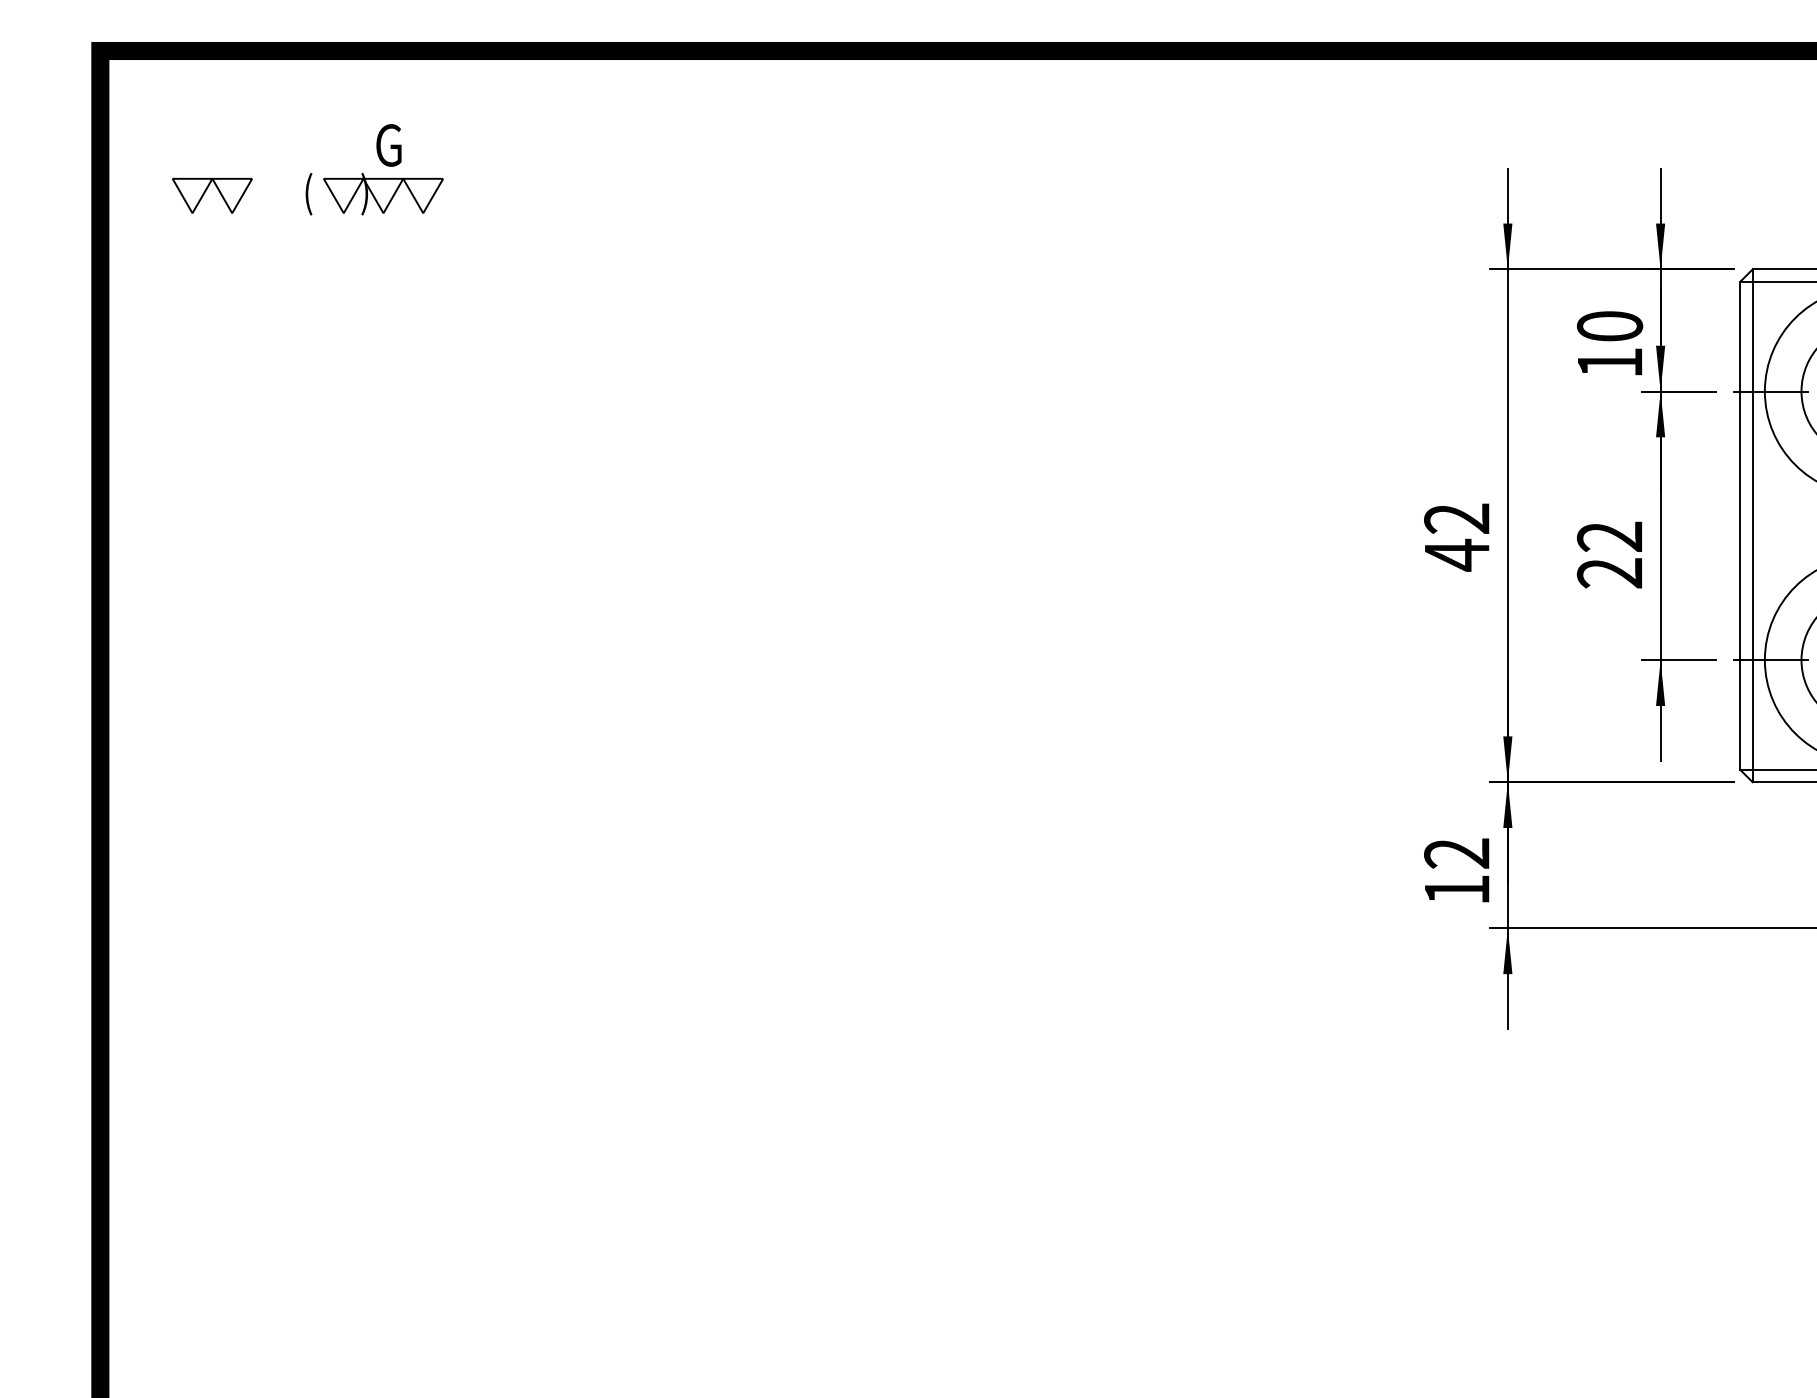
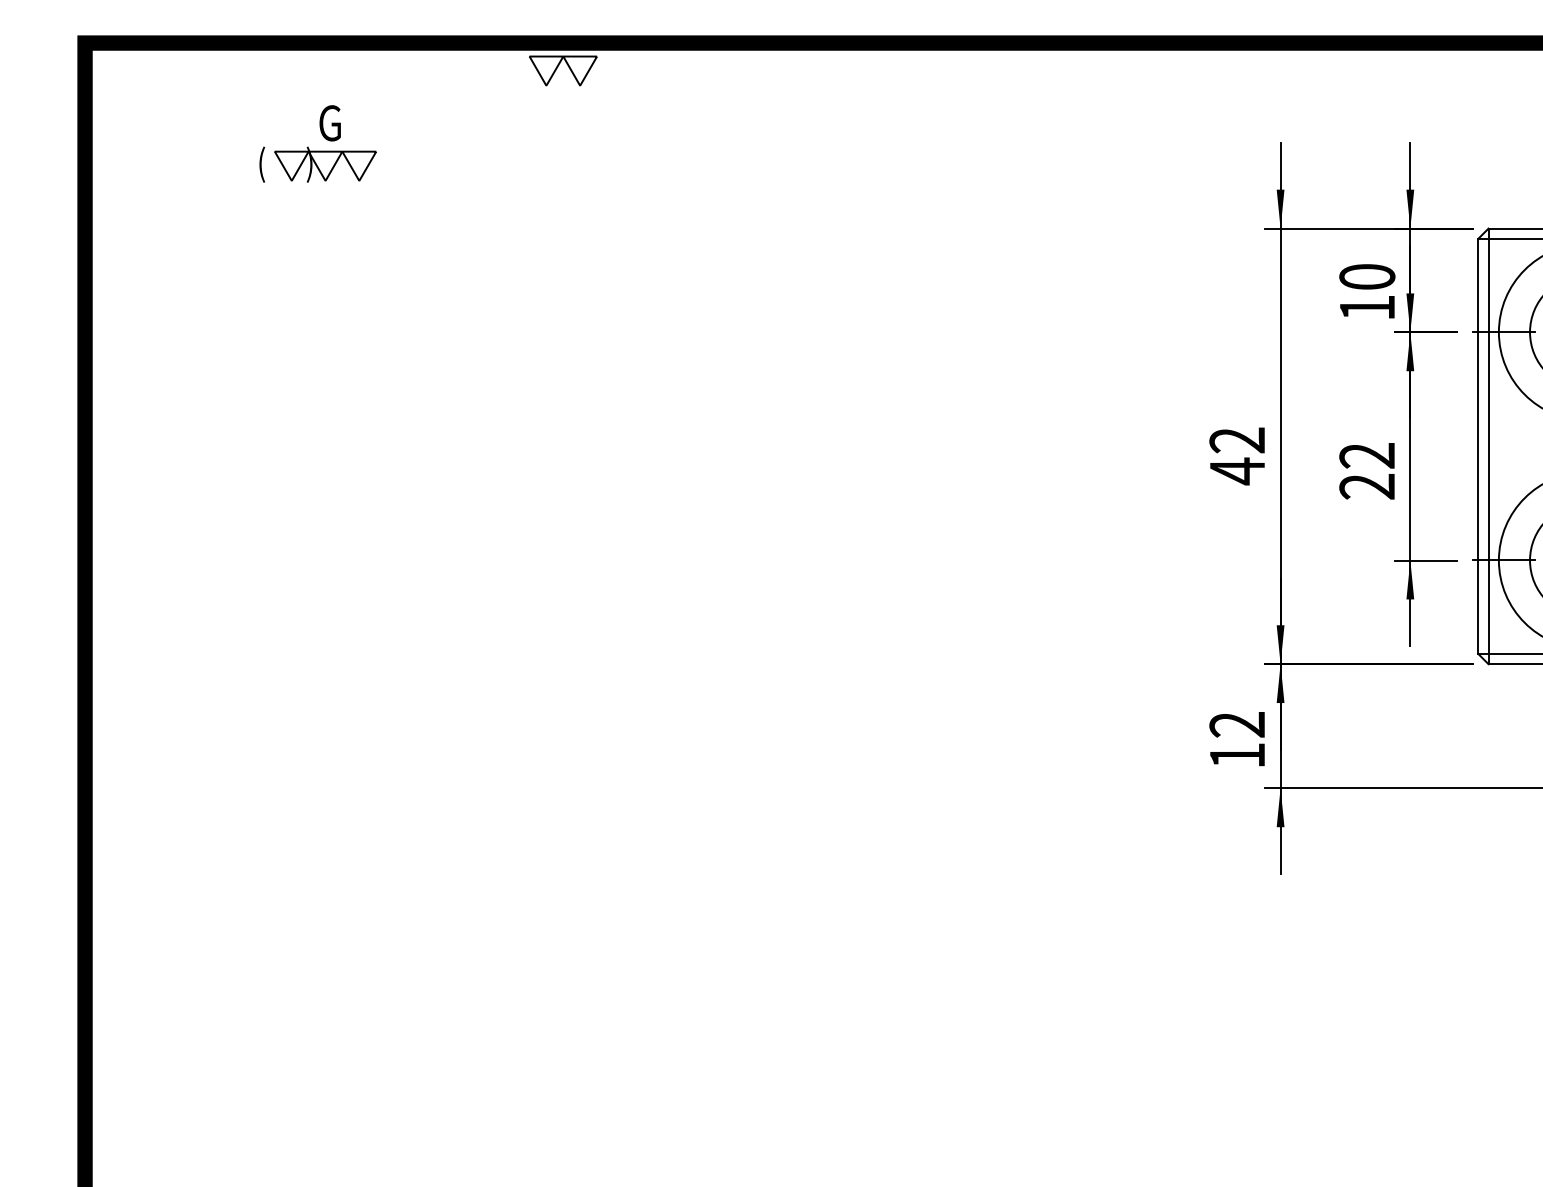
part: (206, 191) -> (558, 67), moved

